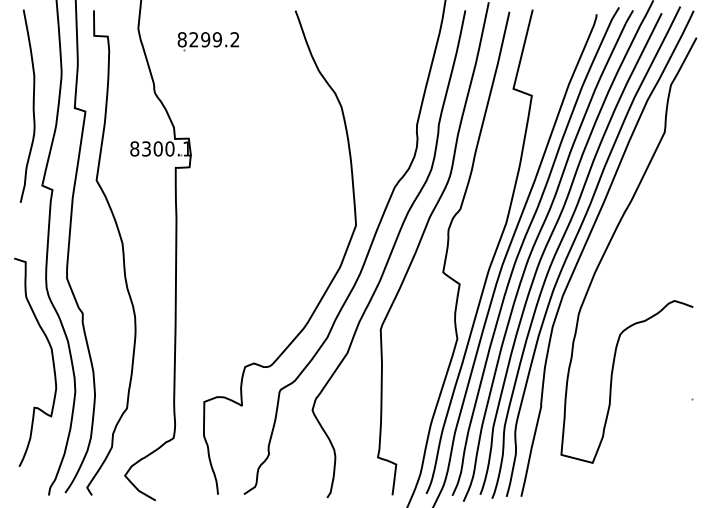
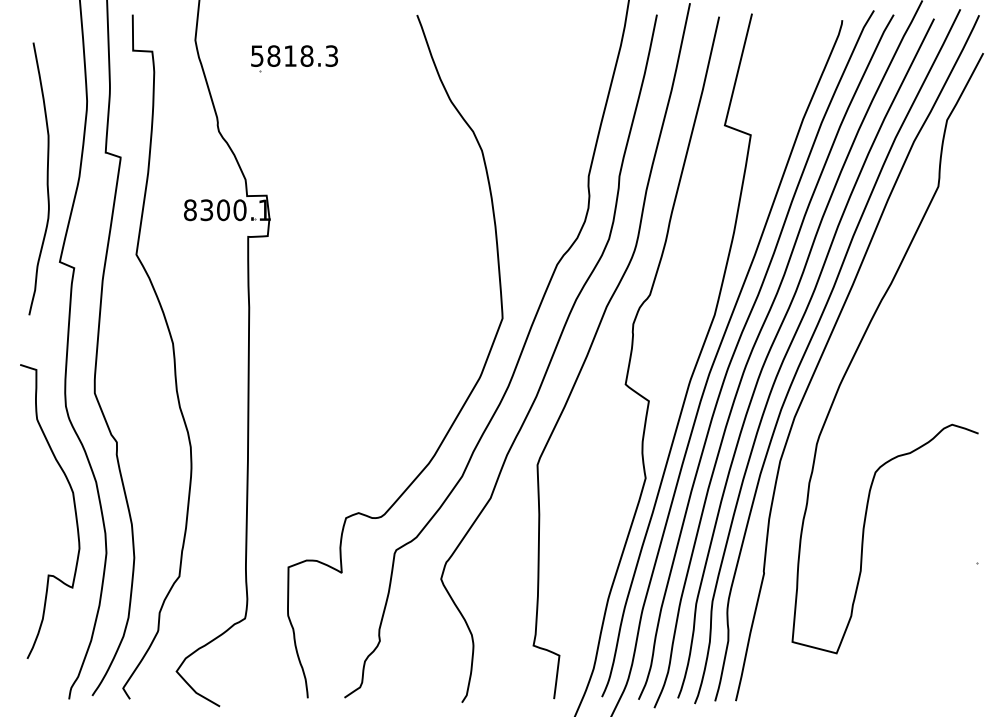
text: (208, 39) -> (294, 55), 8299.2 -> 5818.3
curve: (32, 105) -> (46, 178), moved

